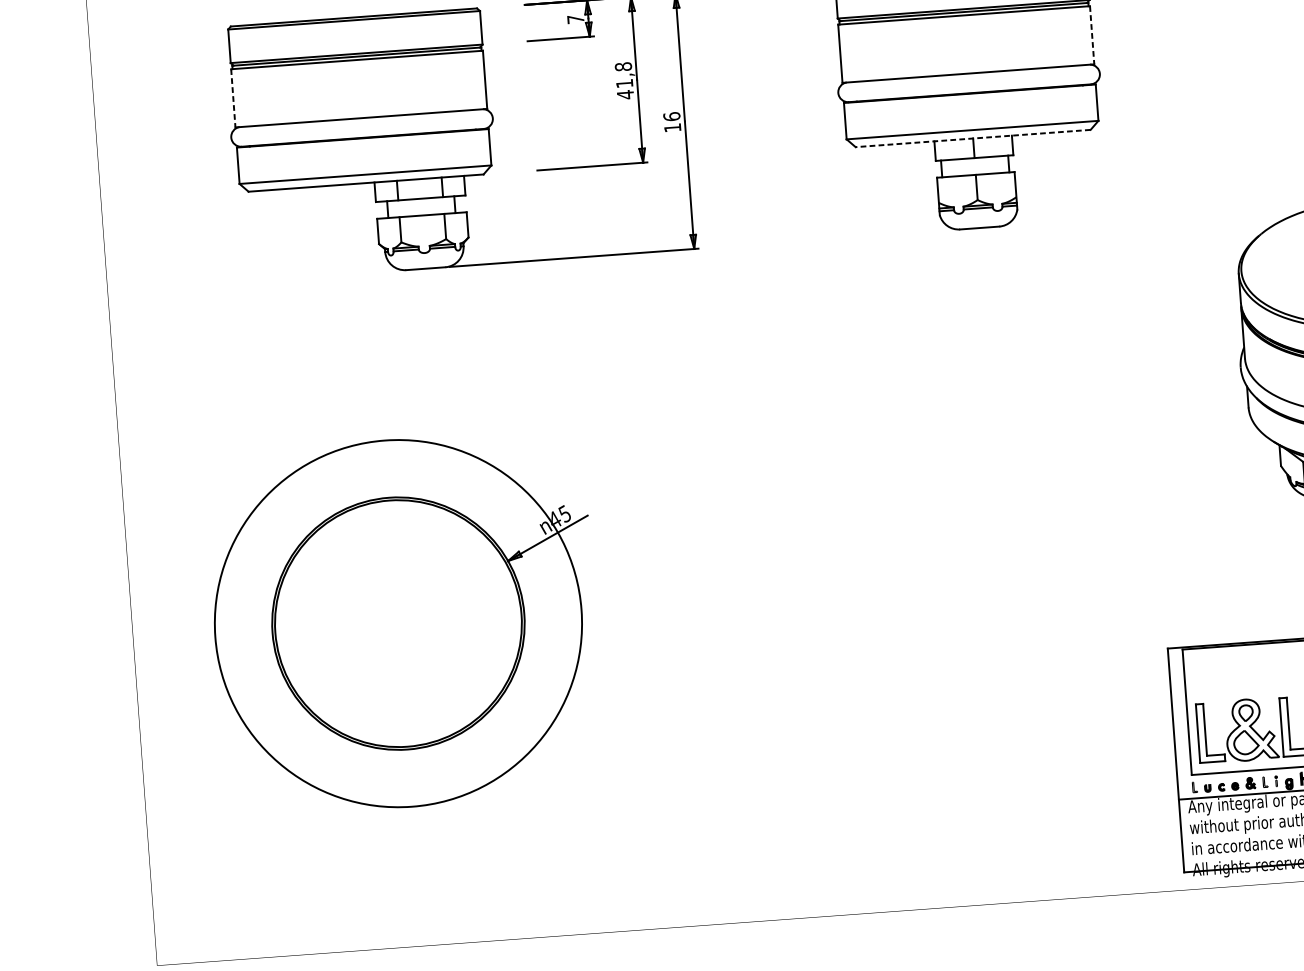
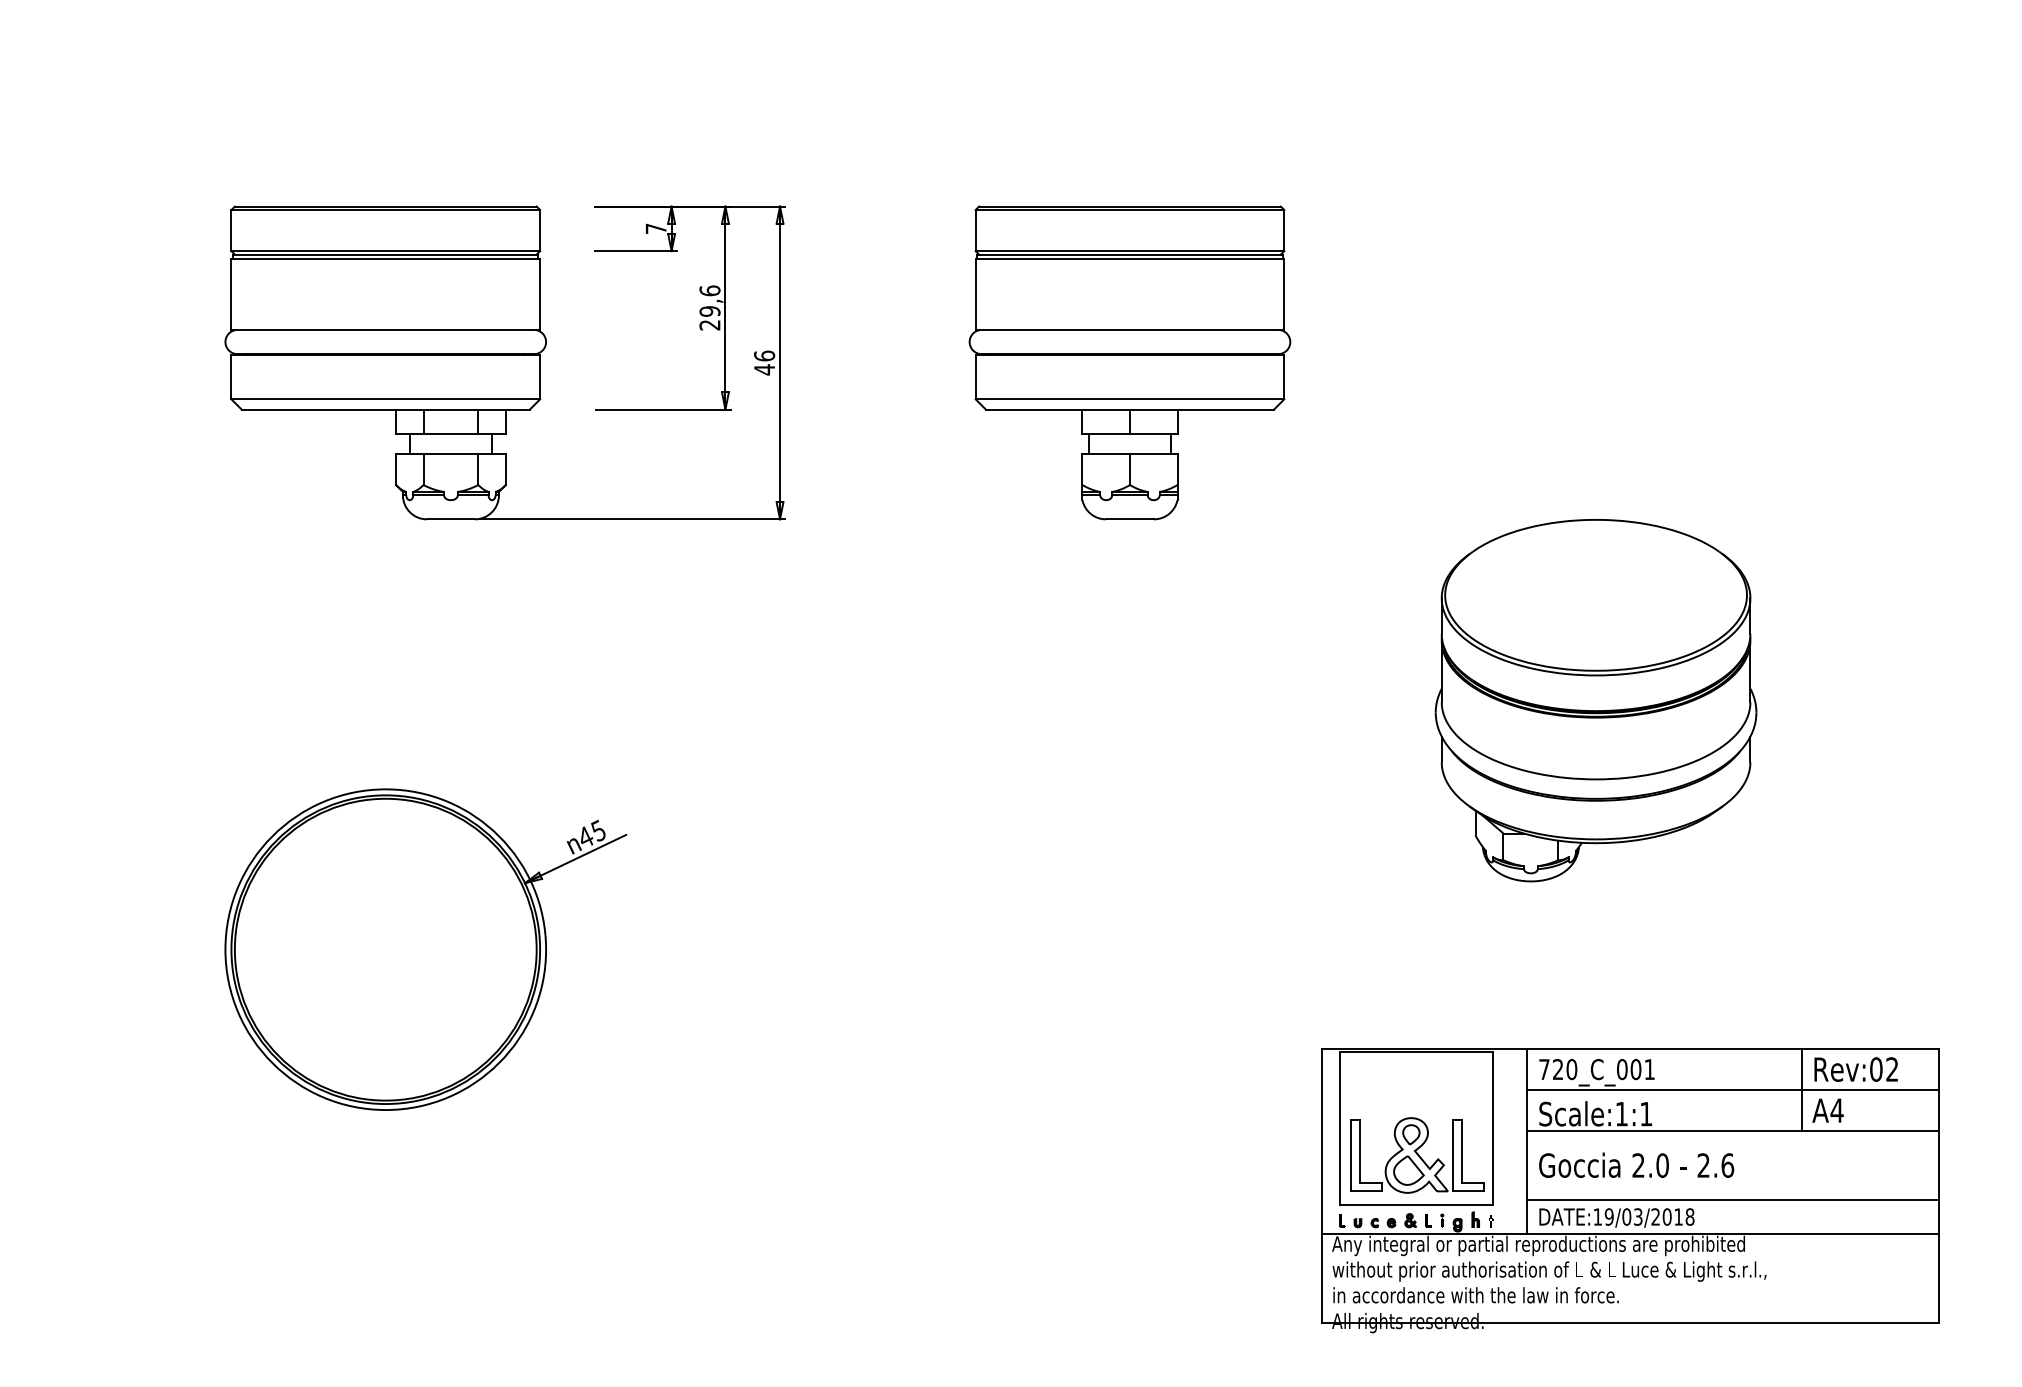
line: (1092, 35) -> (1284, 294), dashed -> solid
text: (624, 80) -> (709, 307), 41,8 -> 29,6
line: (233, 98) -> (231, 294), dashed -> solid
text: (672, 127) -> (764, 369), 16 -> 46
line: (972, 138) -> (1129, 409), dashed -> solid
circle: (398, 623) -> (385, 949), size x0.71

